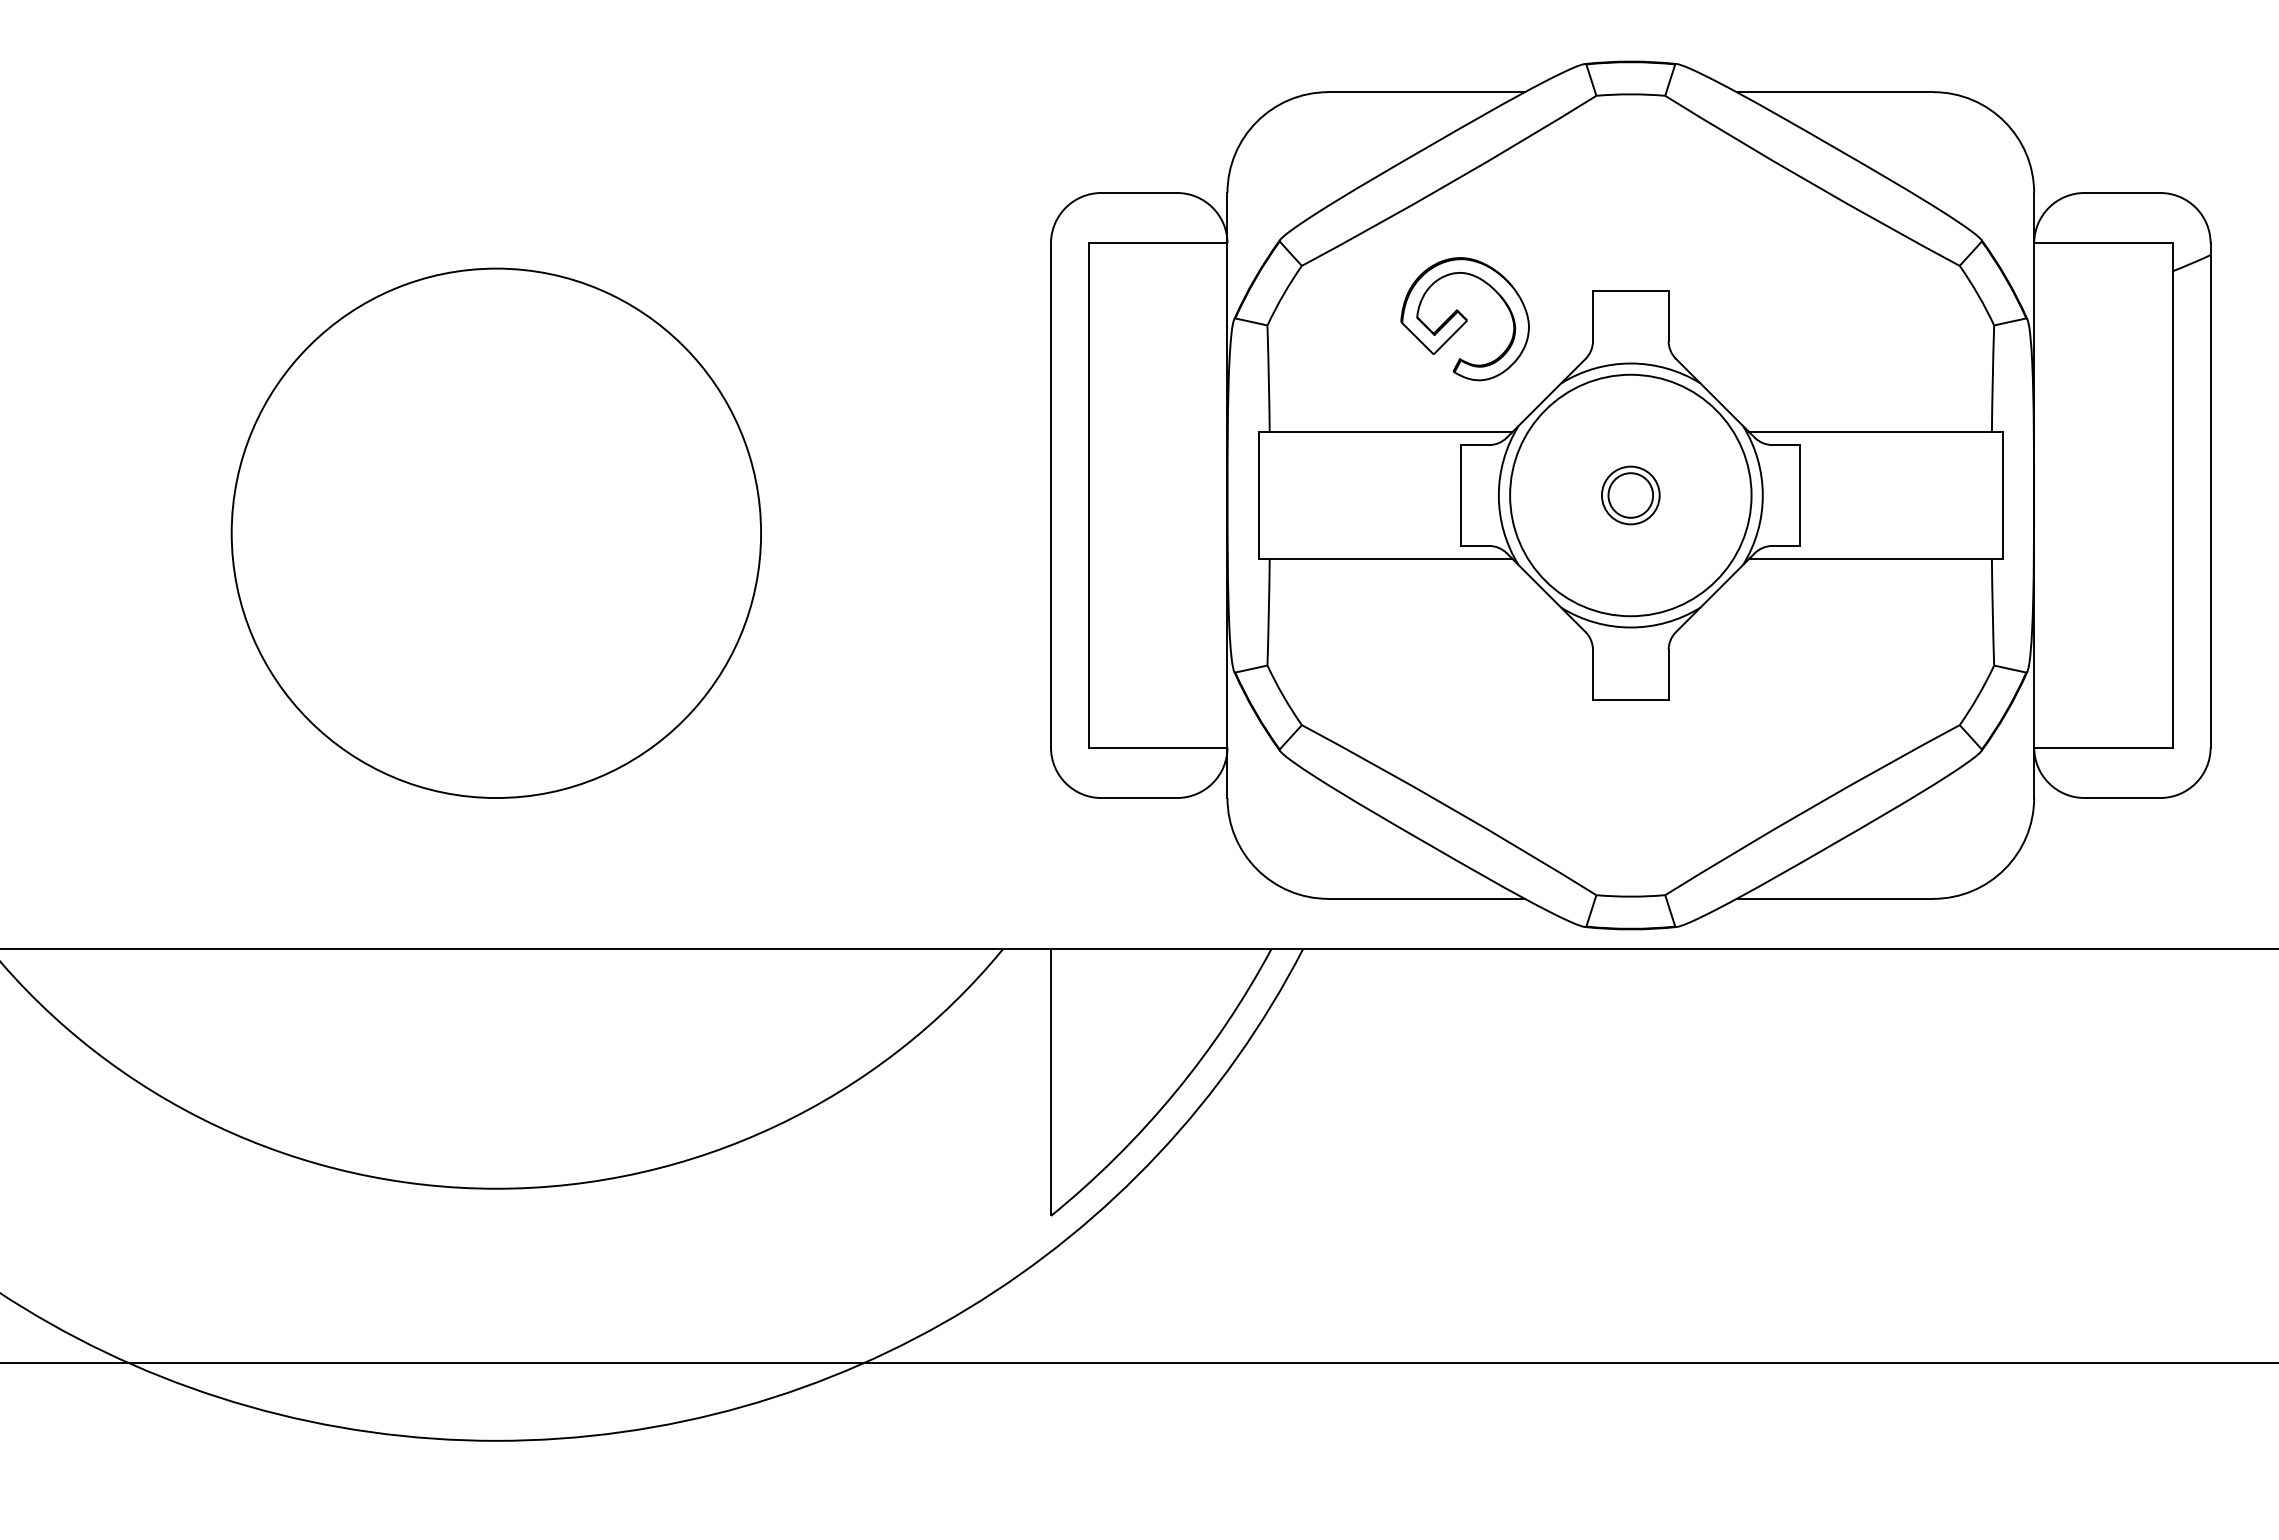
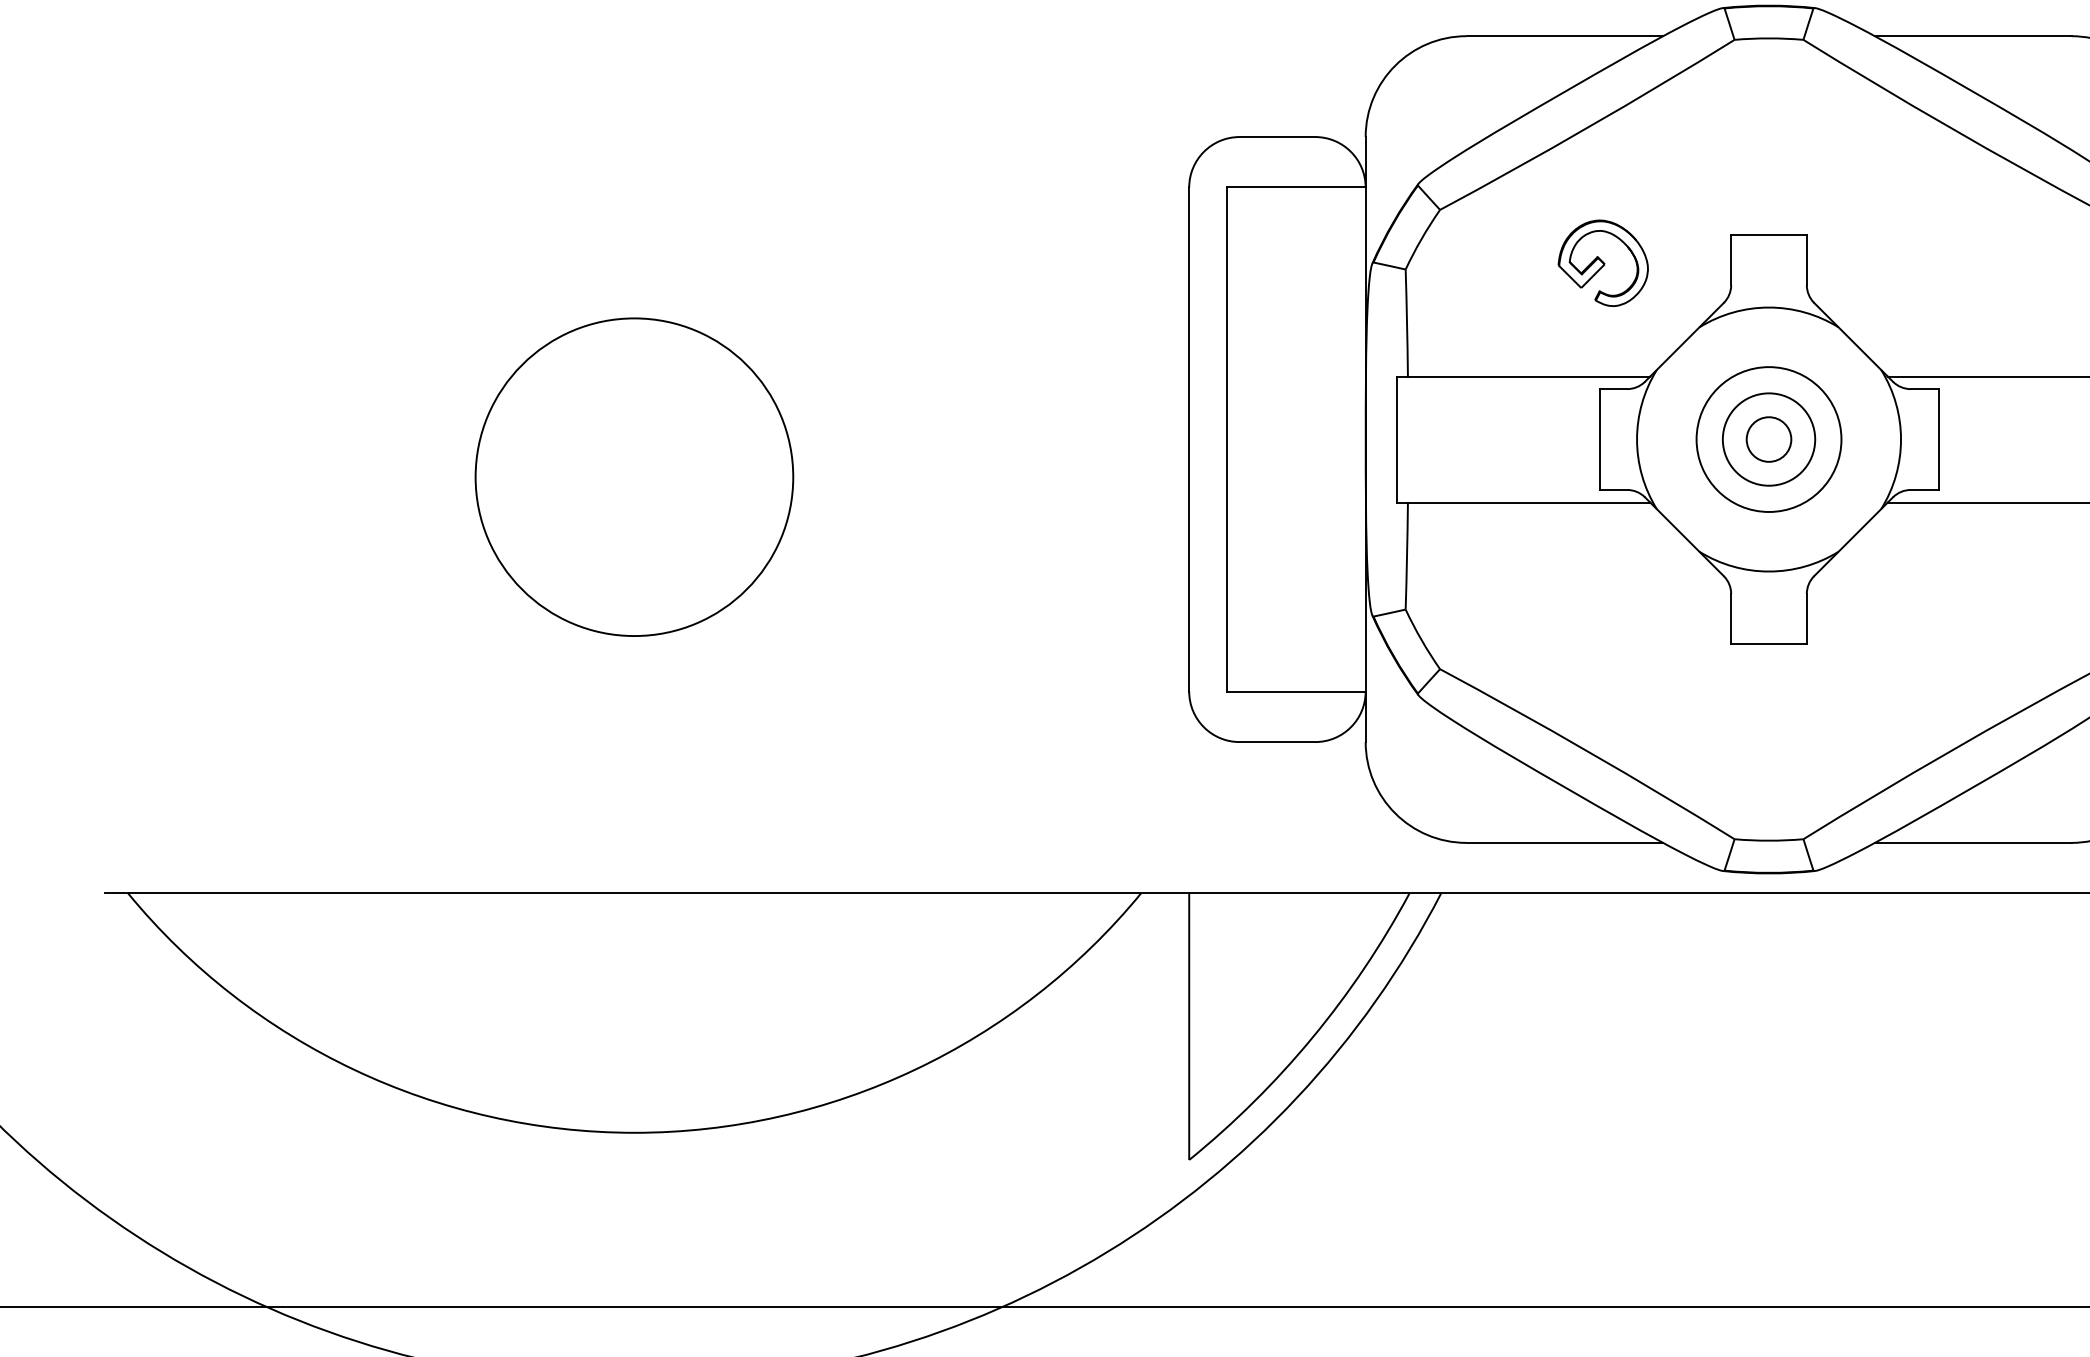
part: (1464, 319) -> (1602, 263), size x0.7
circle: (1630, 495) -> (1768, 439), size x0.6
circle: (1630, 495) -> (1768, 439), size x1.6
circle: (495, 532) -> (633, 476), size x0.6

